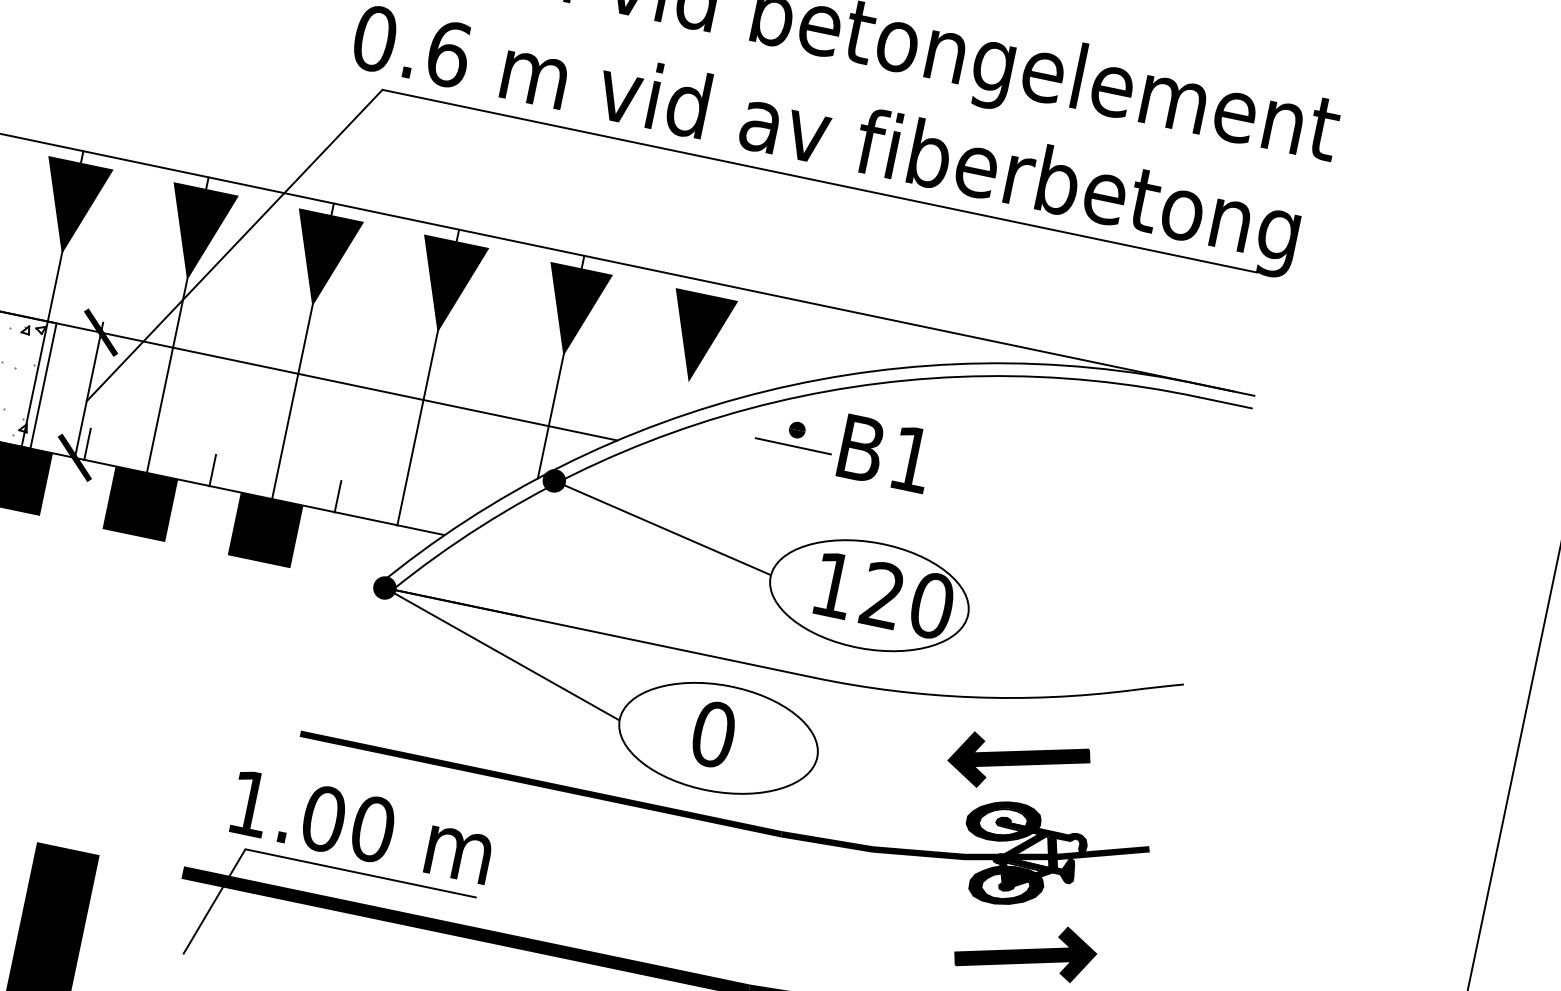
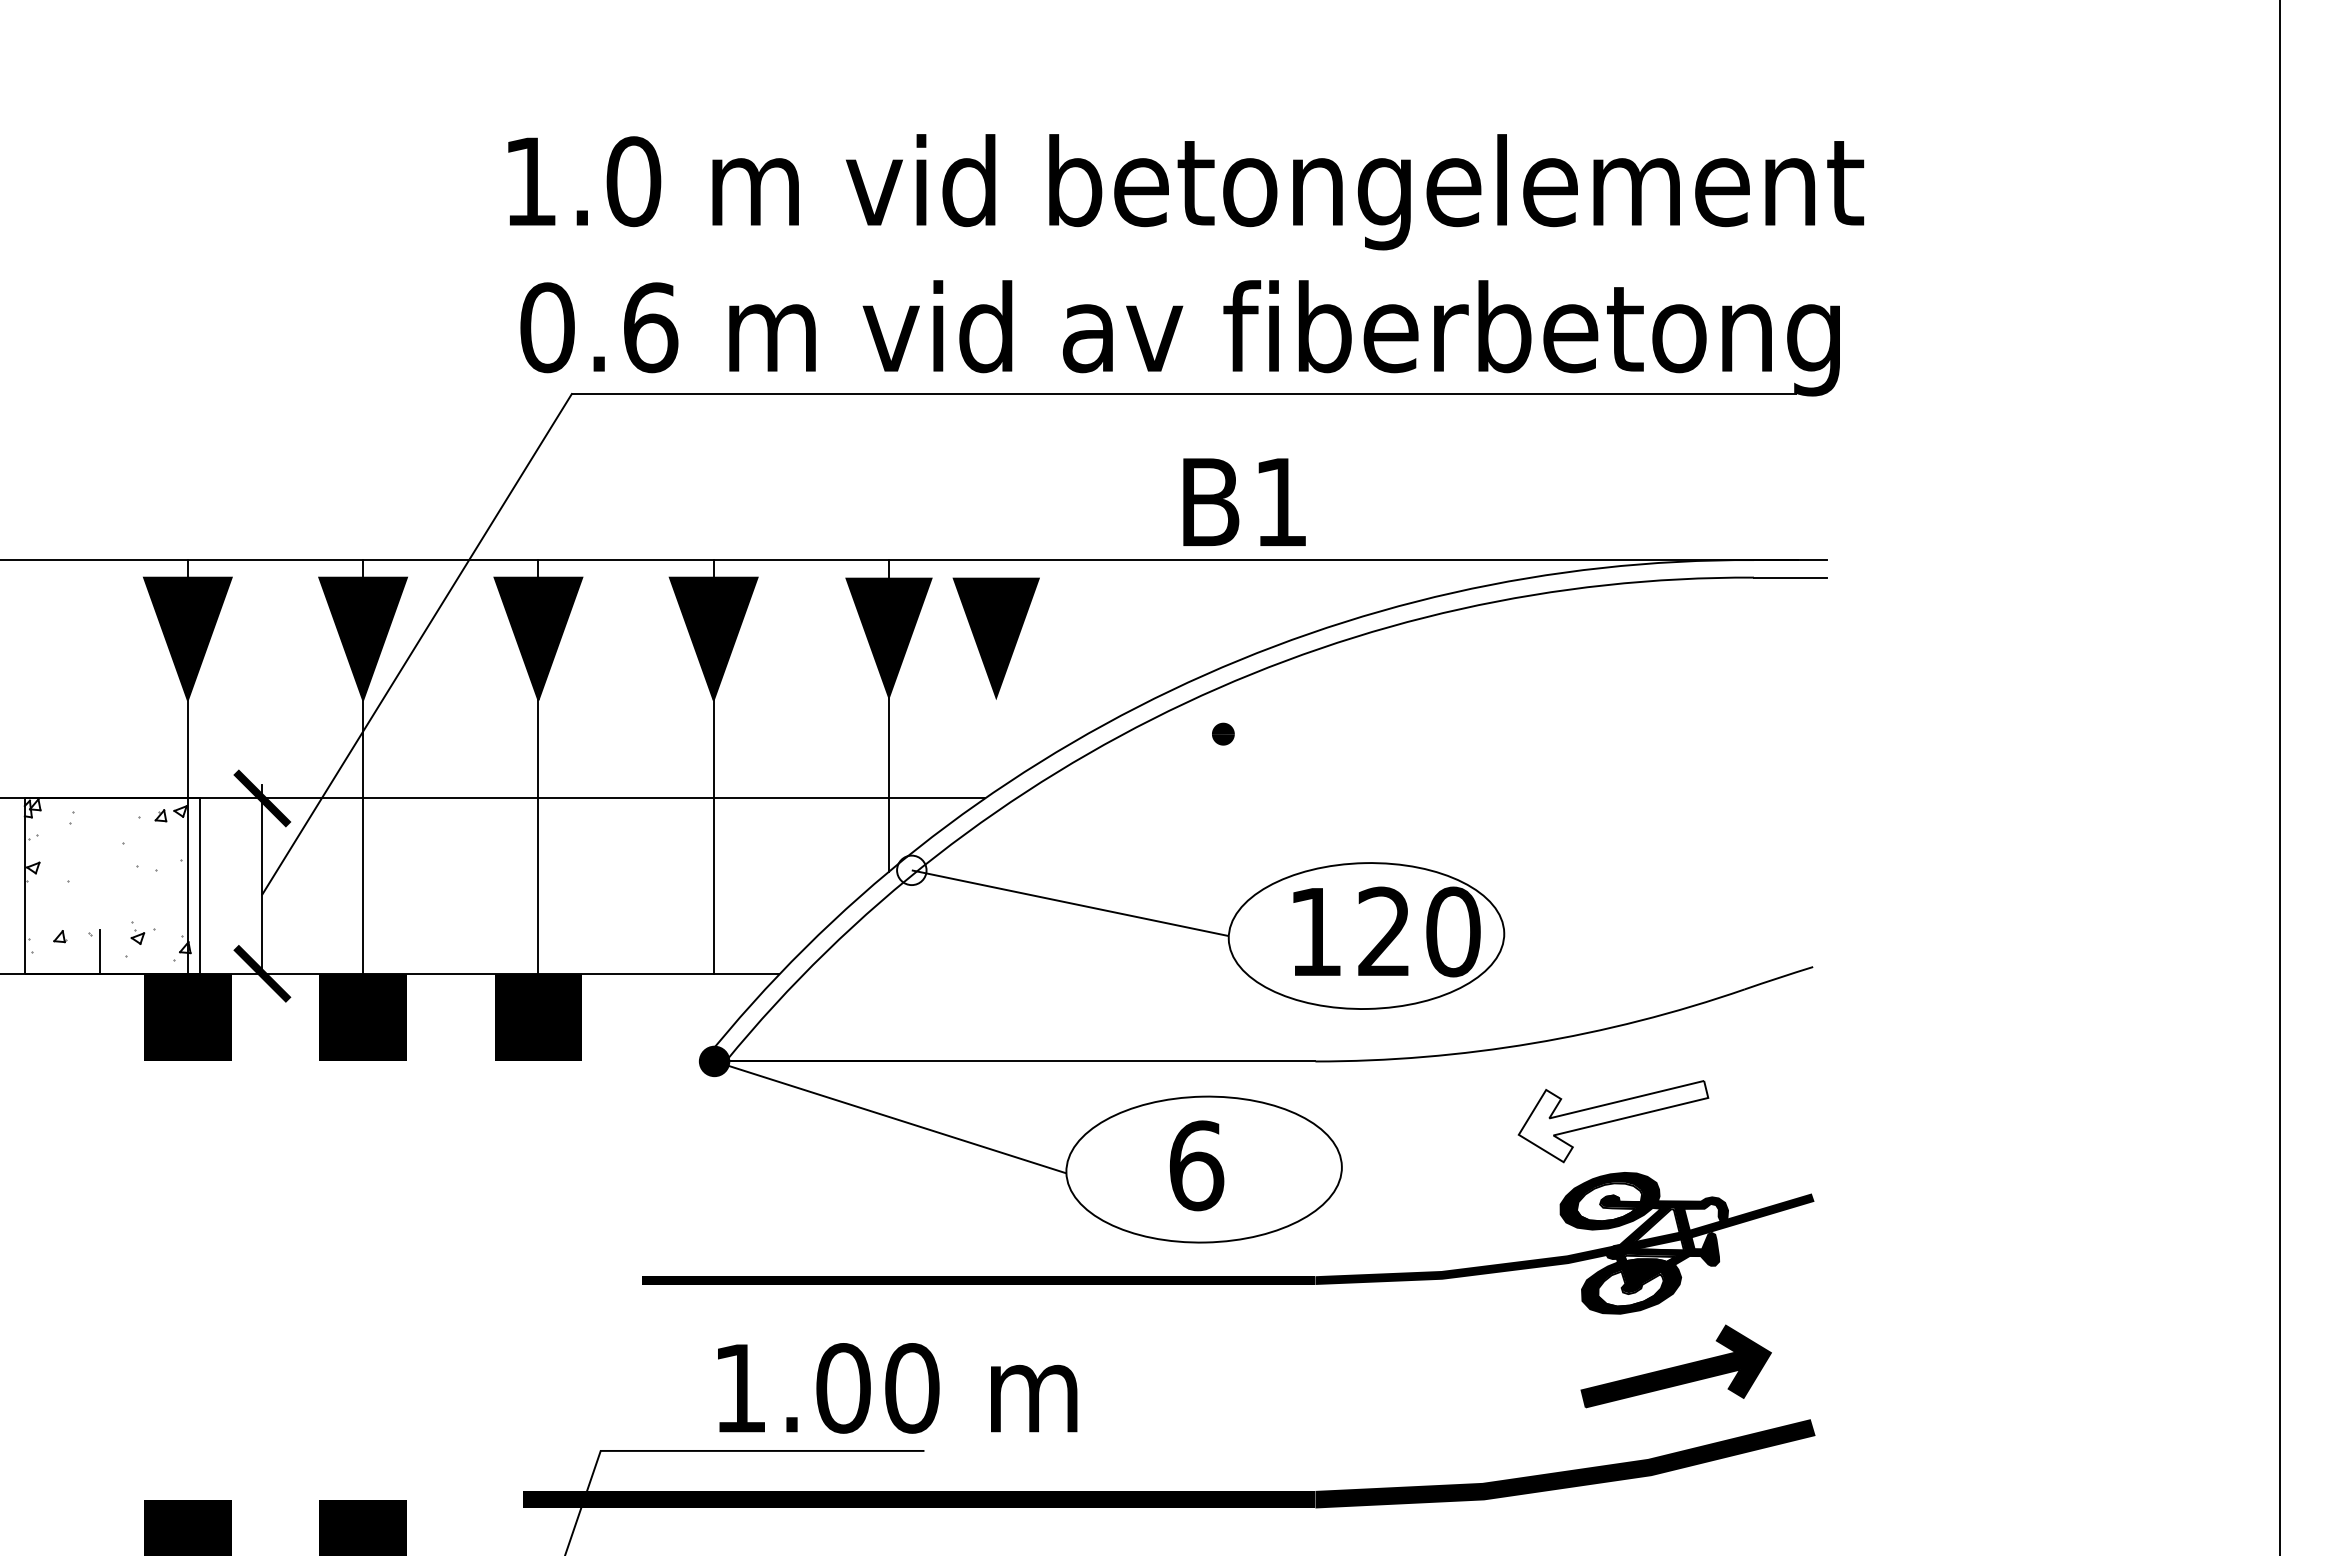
part: (697, 337) -> (995, 638), moved
line: (87, 444) -> (275, 952), removed
line: (793, 445) -> (1222, 756), removed
text: (885, 453) -> (1244, 501), moved
line: (212, 470) -> (450, 952), removed
fill: (554, 480) -> (911, 870), removed
line: (338, 497) -> (626, 952), removed
text: (713, 734) -> (1196, 1165), 0 -> 6
fill: (1018, 765) -> (1613, 1121), removed
text: (362, 827) -> (897, 1388), moved

